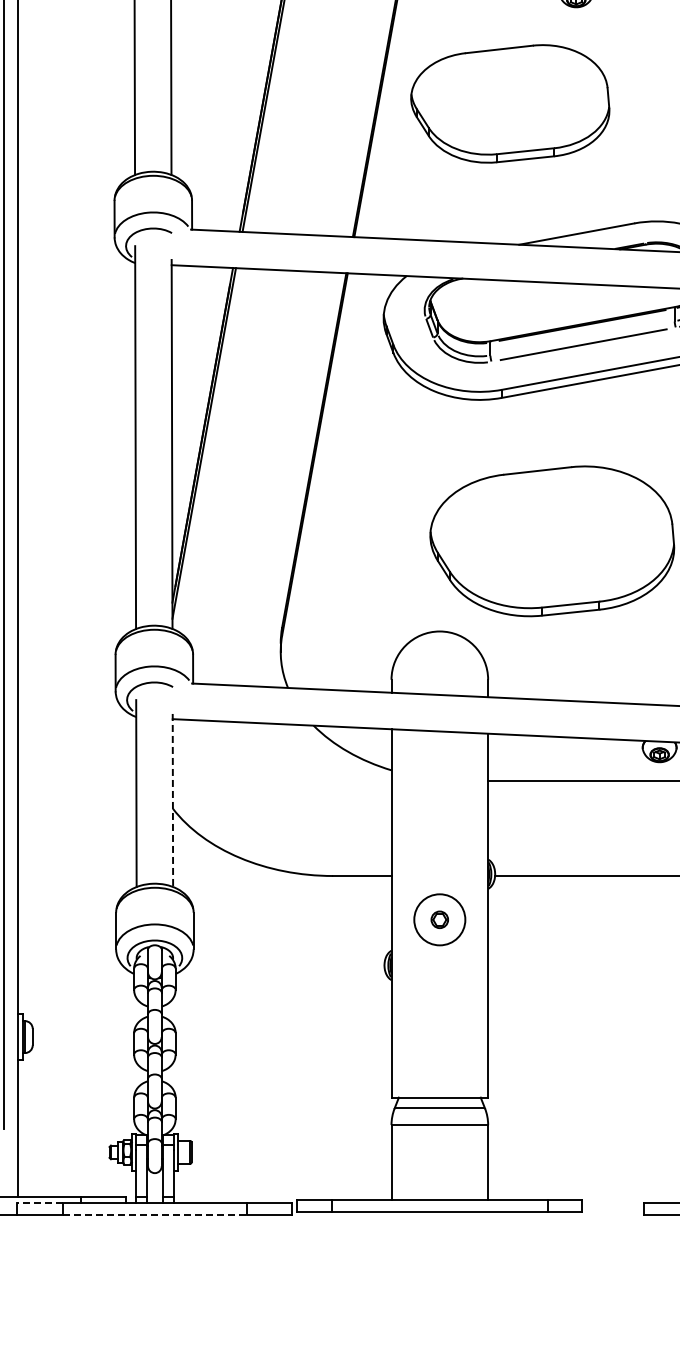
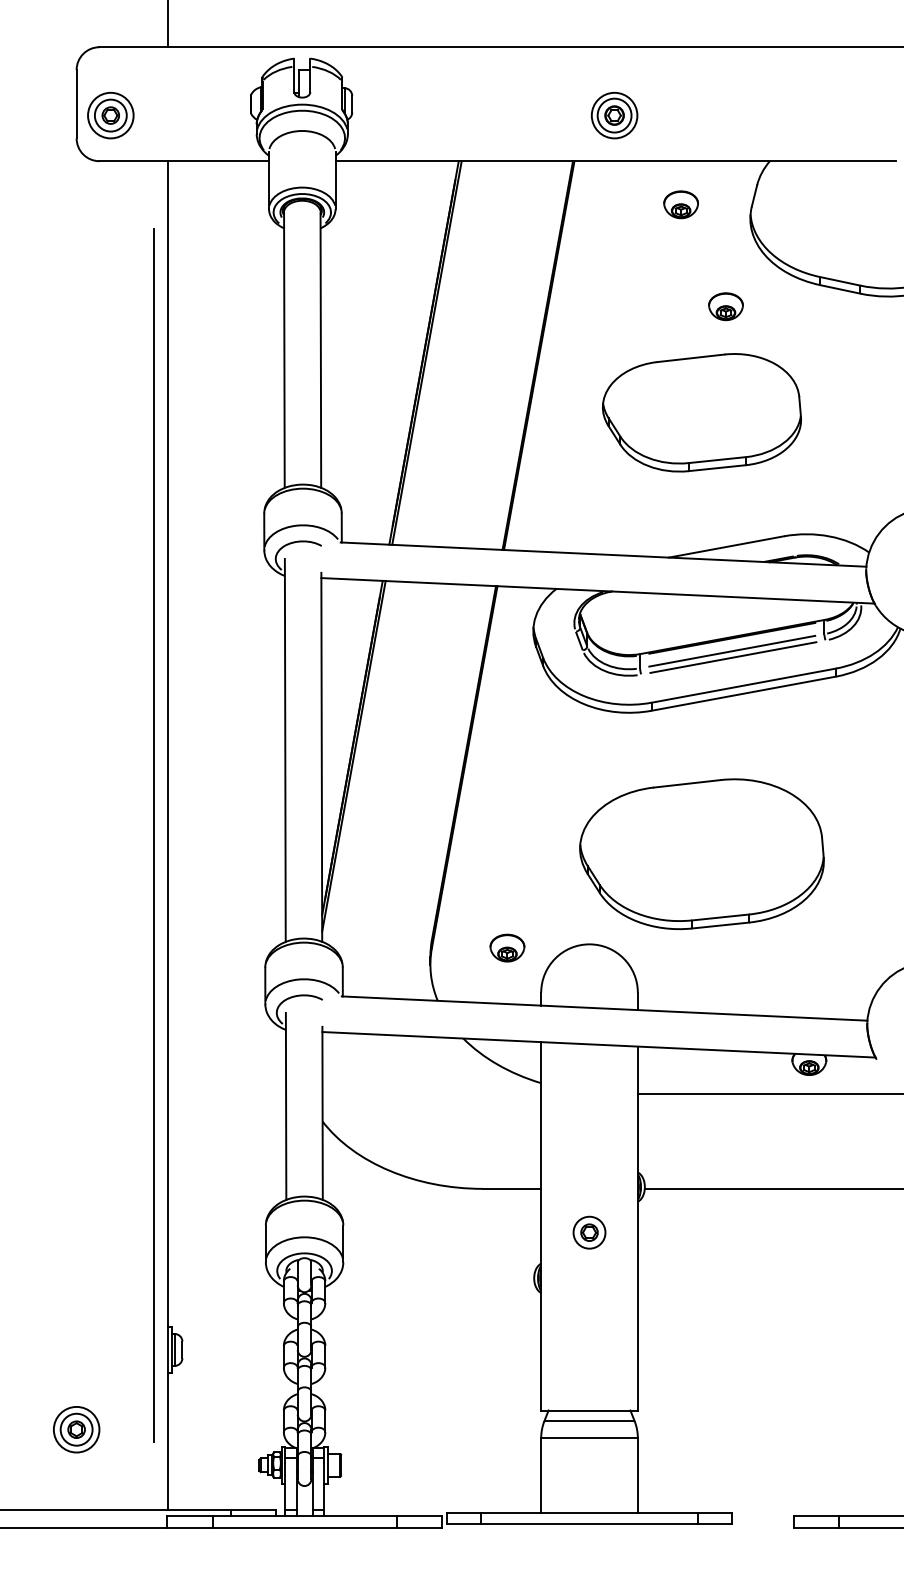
part: (509, 103) -> (701, 412), moved
line: (582, 337) -> (732, 650), added
part: (357, 634) -> (507, 947), added
line: (172, 800) -> (322, 1113), dashed -> solid
circle: (439, 919) -> (589, 1232), size x0.62
line: (39, 1203) -> (189, 1516), dashed -> solid
line: (154, 1214) -> (304, 1527), dashed -> solid

